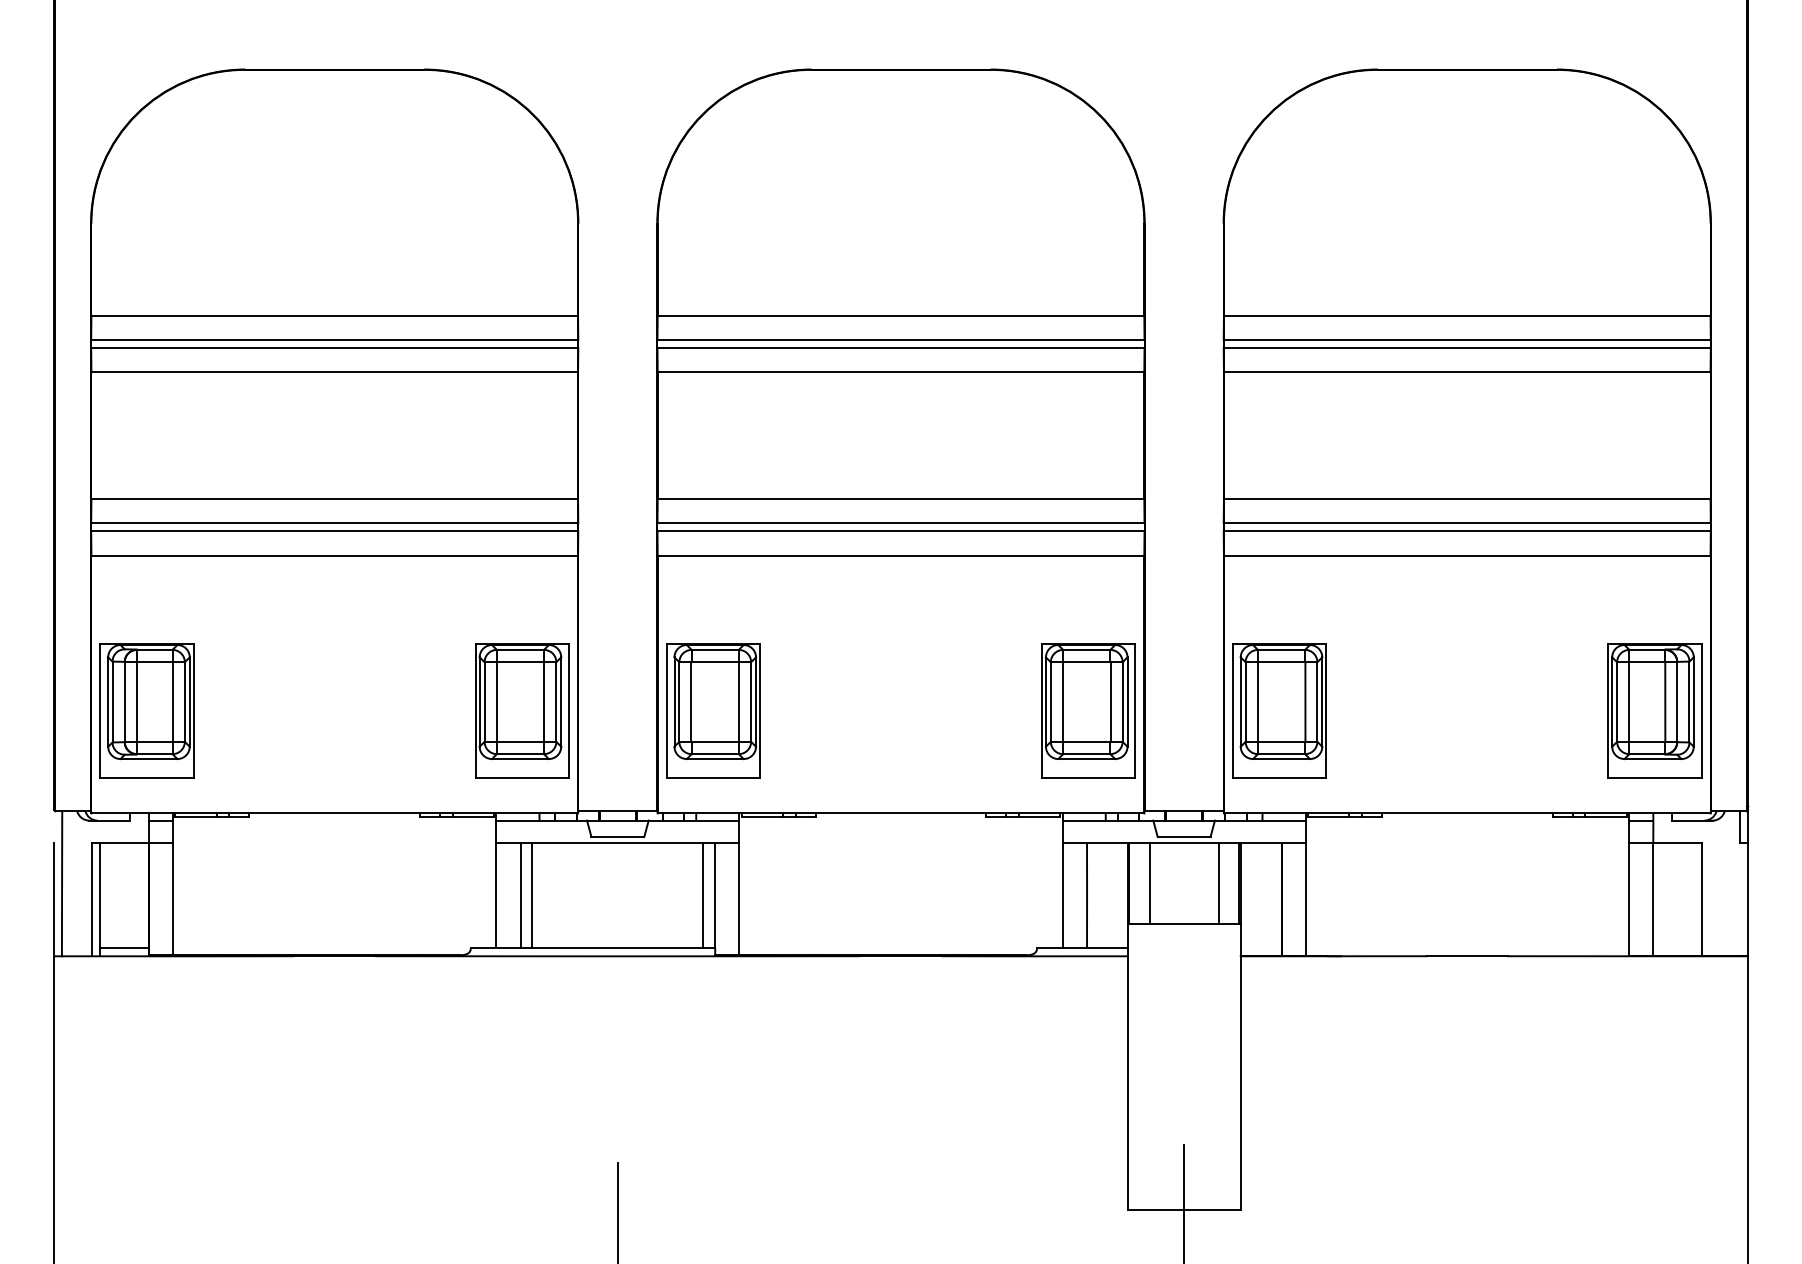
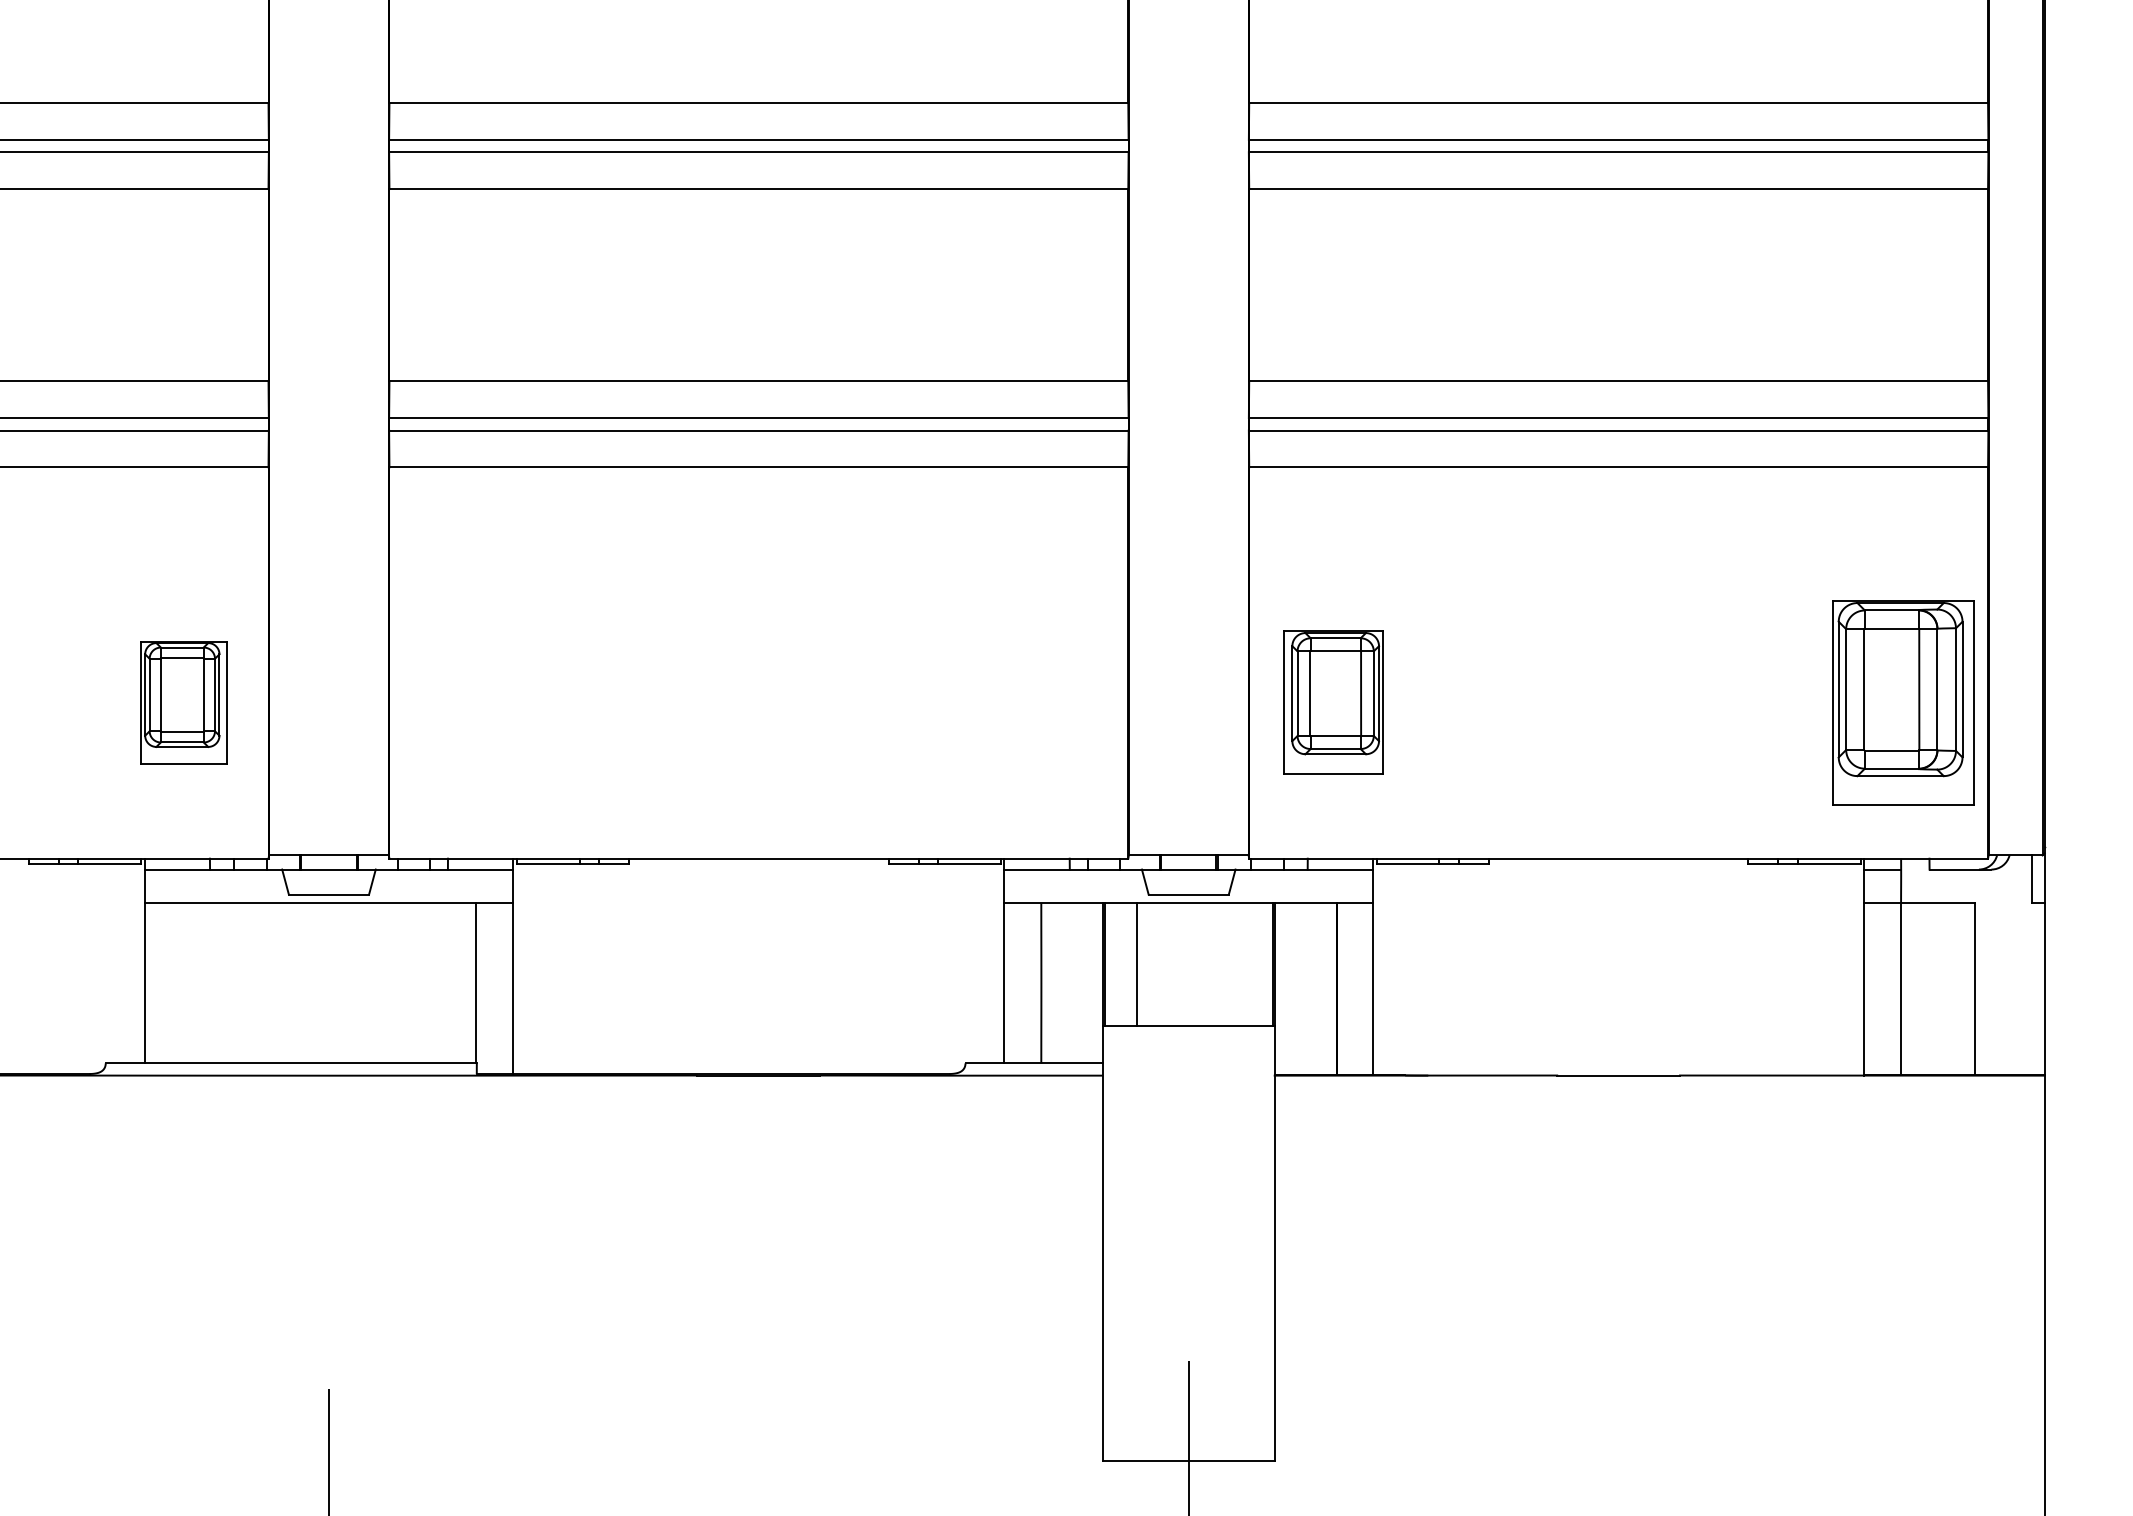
part: (522, 710) -> (184, 702), size x0.6
part: (713, 710) -> (474, 702), removed
part: (1088, 710) -> (1043, 702), removed
part: (1279, 710) -> (1333, 702), size x0.7
line: (1218, 882) -> (1240, 963), removed
line: (520, 895) -> (181, 983), removed
line: (532, 895) -> (199, 983), removed
line: (703, 895) -> (458, 983), removed

